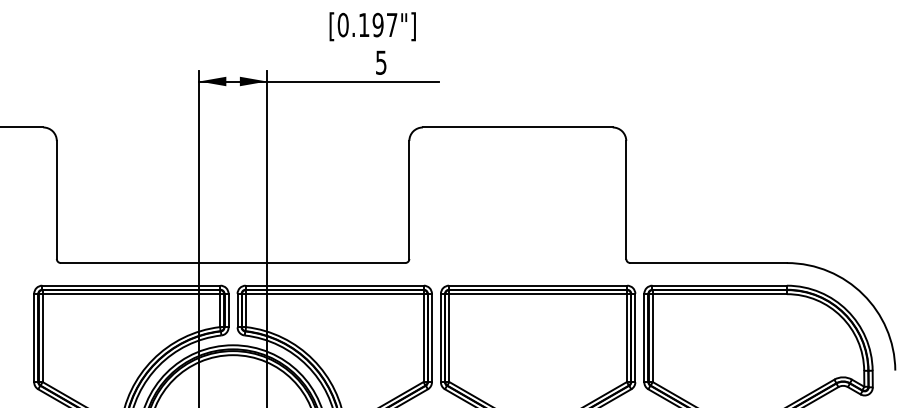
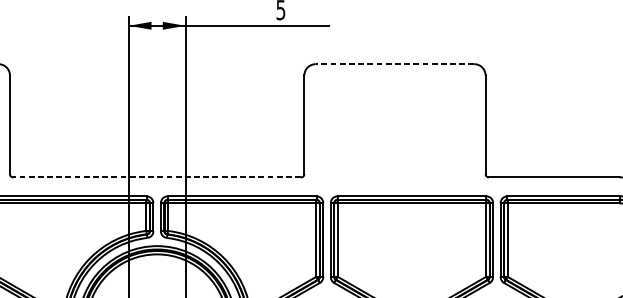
line: (517, 127) -> (394, 64), solid -> dashed
line: (232, 263) -> (156, 177), solid -> dashed

